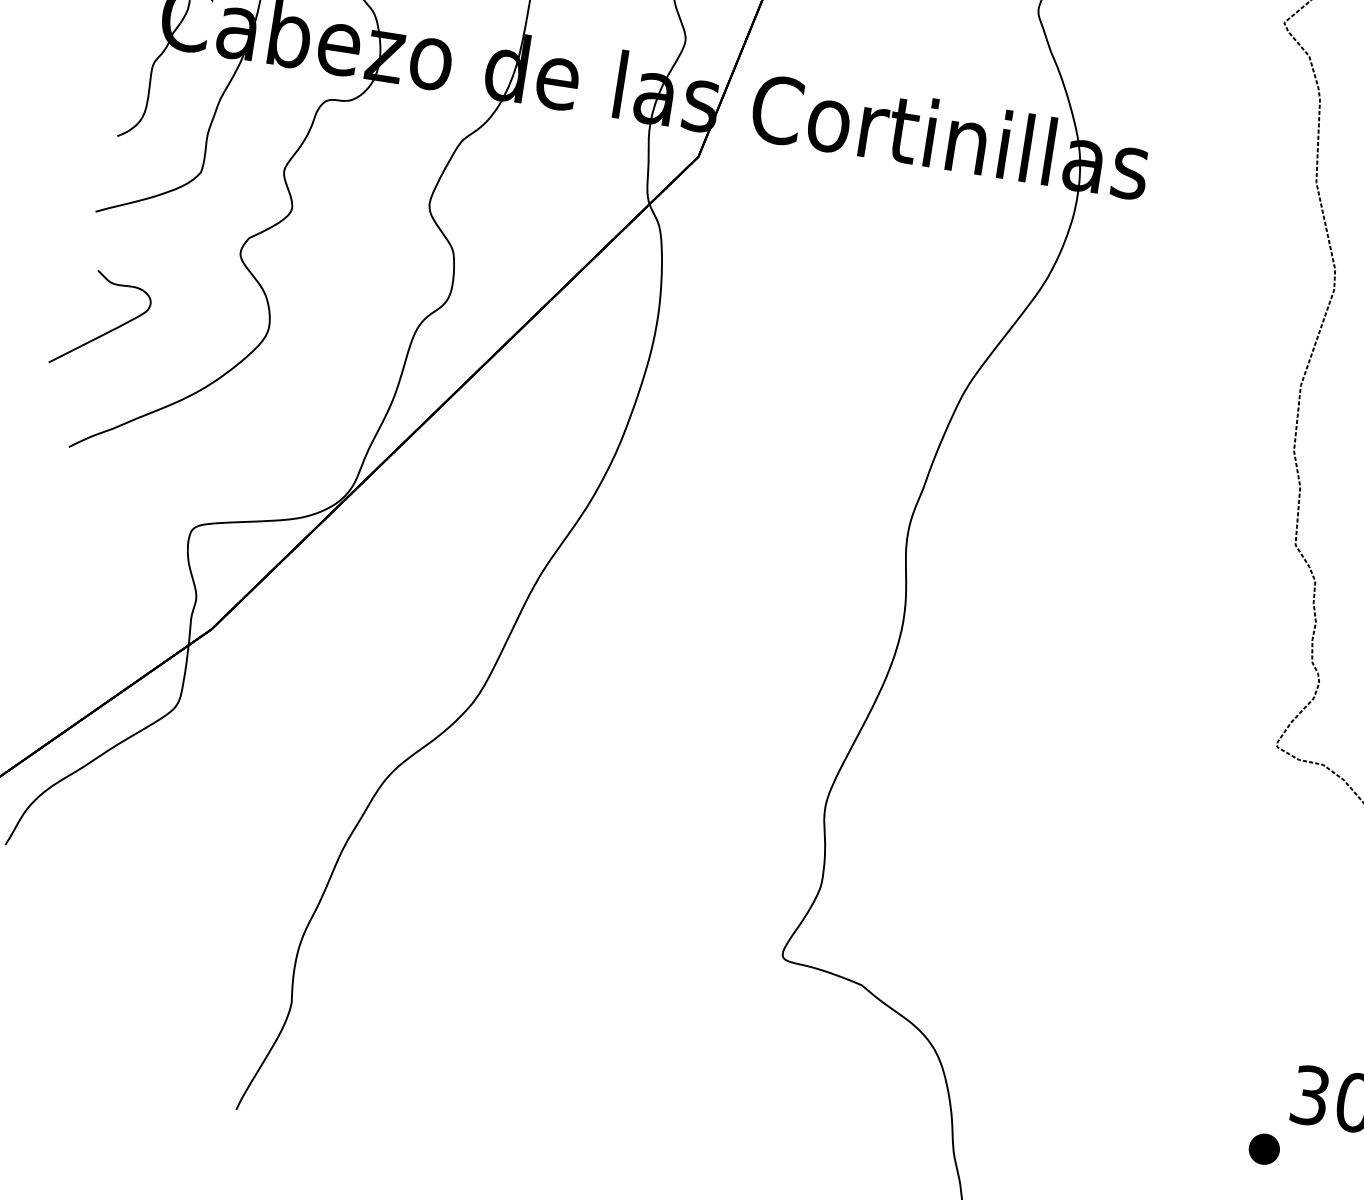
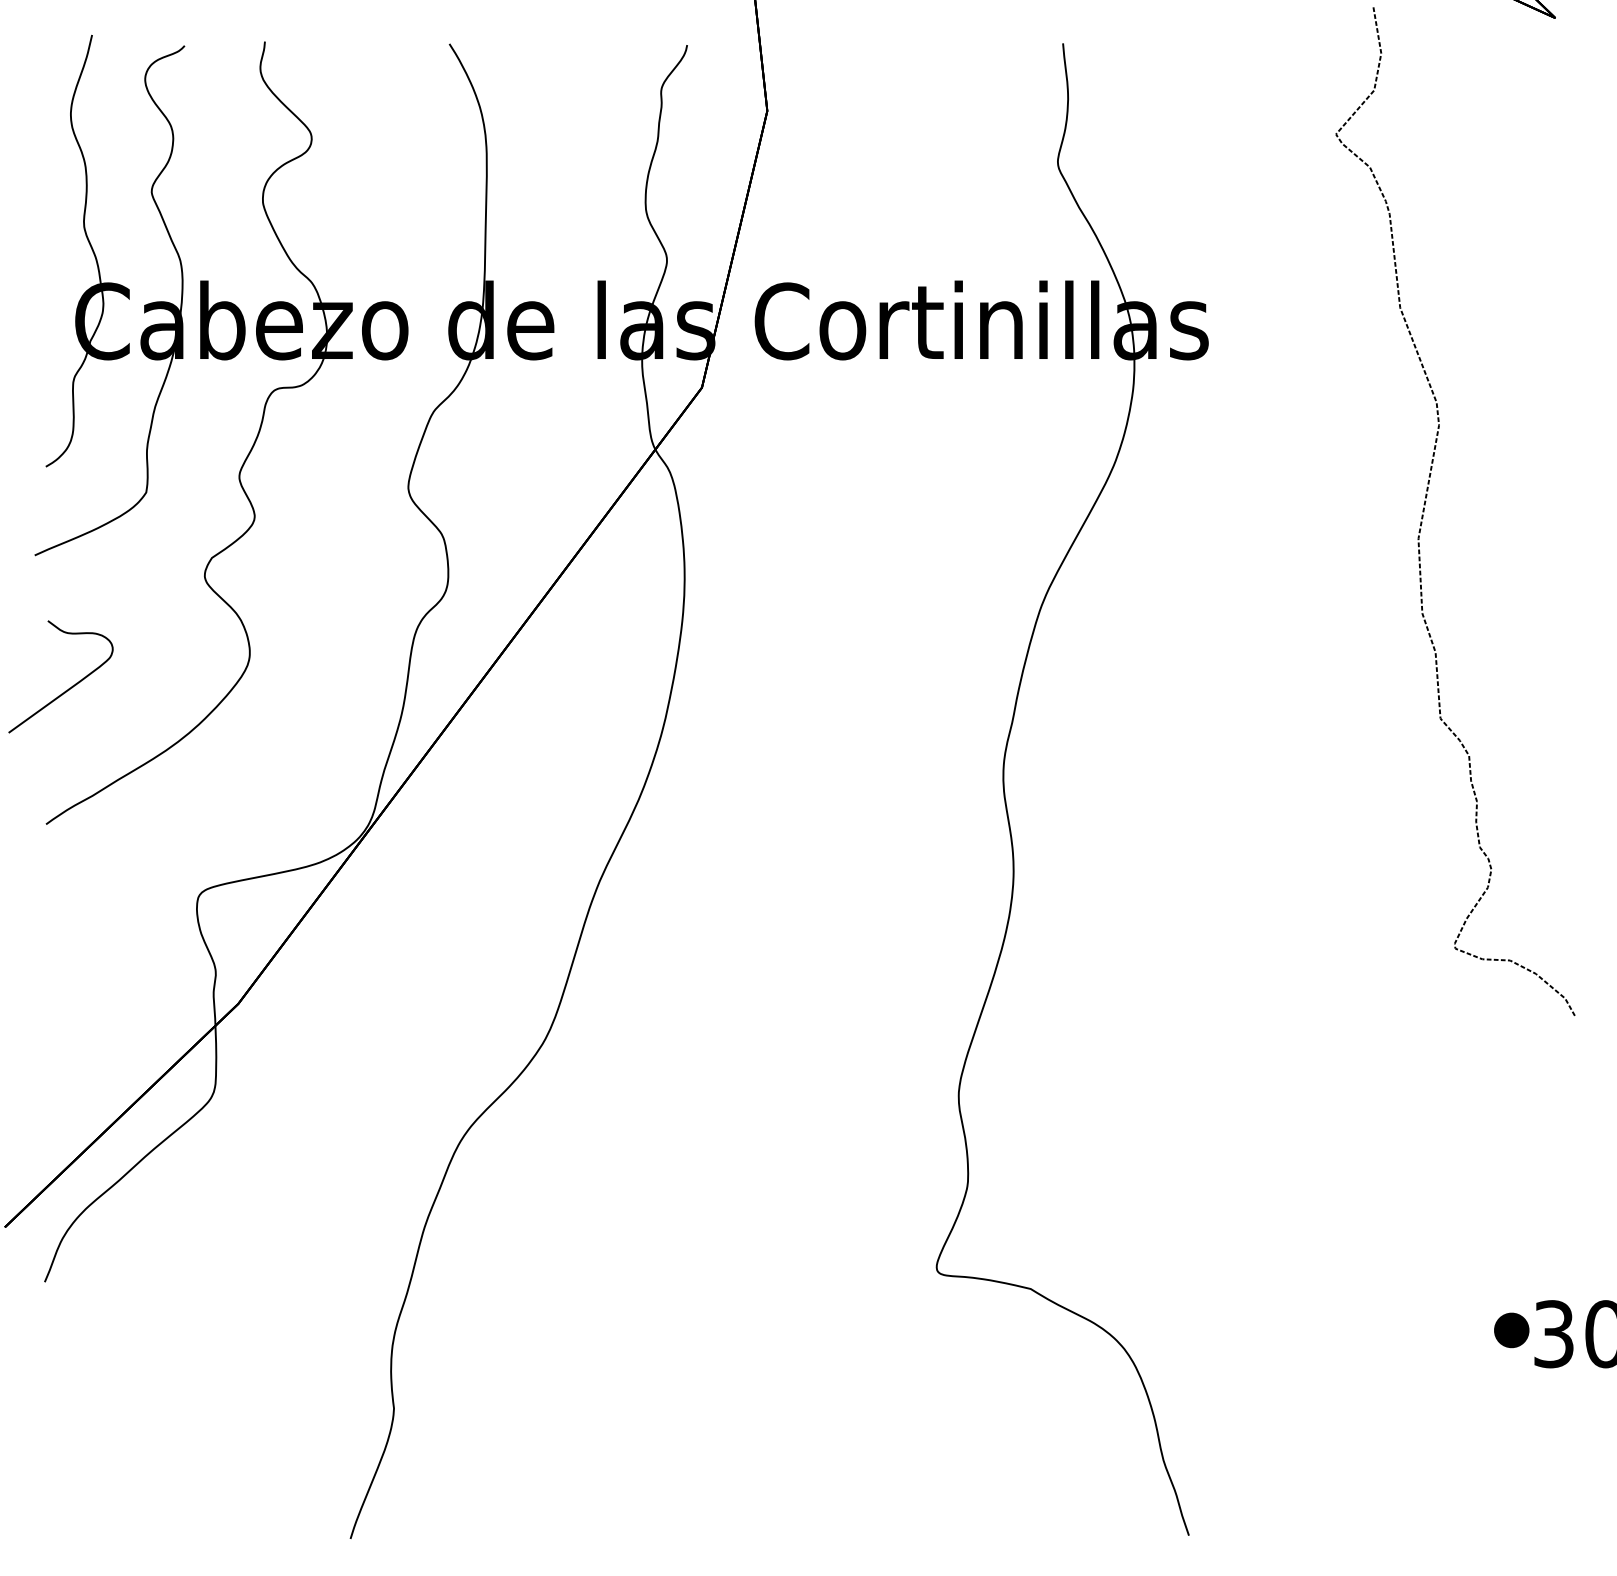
part: (1264, 1149) -> (1511, 1330), moved

